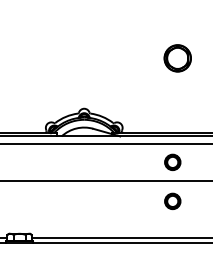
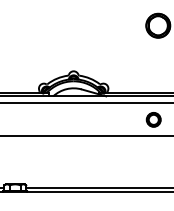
part: (172, 200) -> (153, 154), removed

